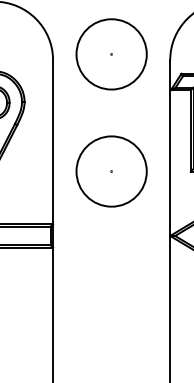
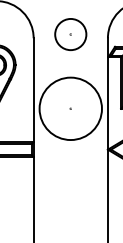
circle: (111, 54) -> (70, 34), size x0.7
circle: (111, 170) -> (70, 108), size x1.4

